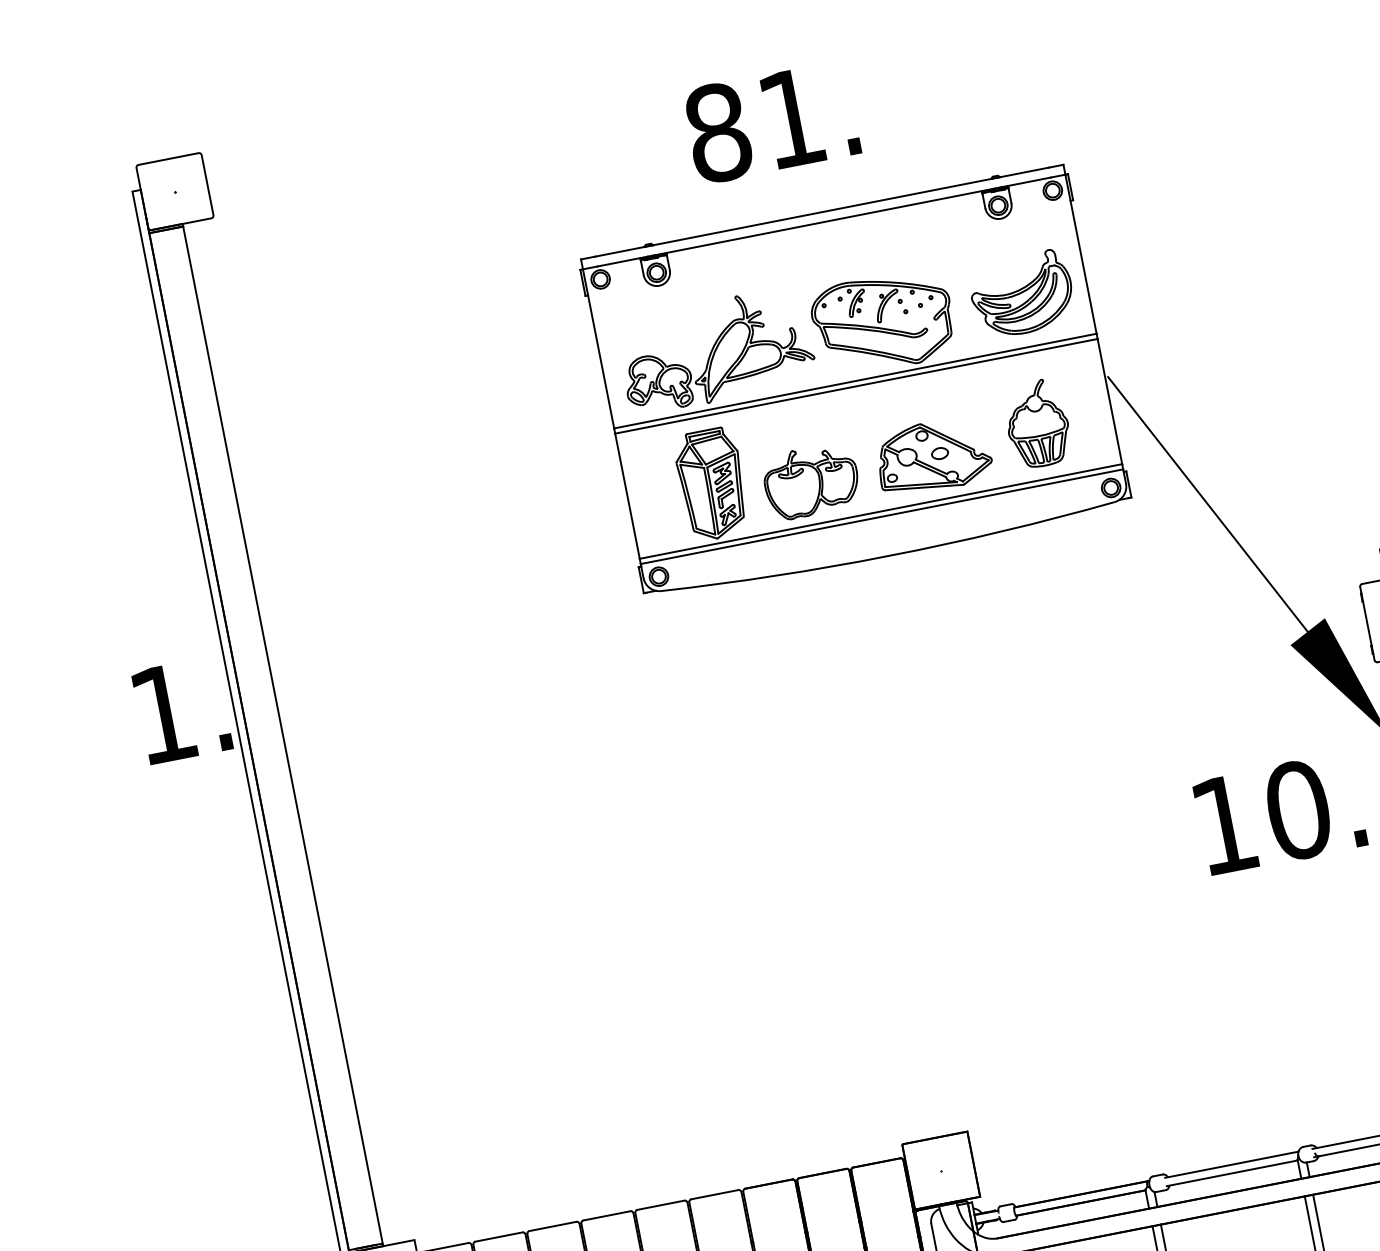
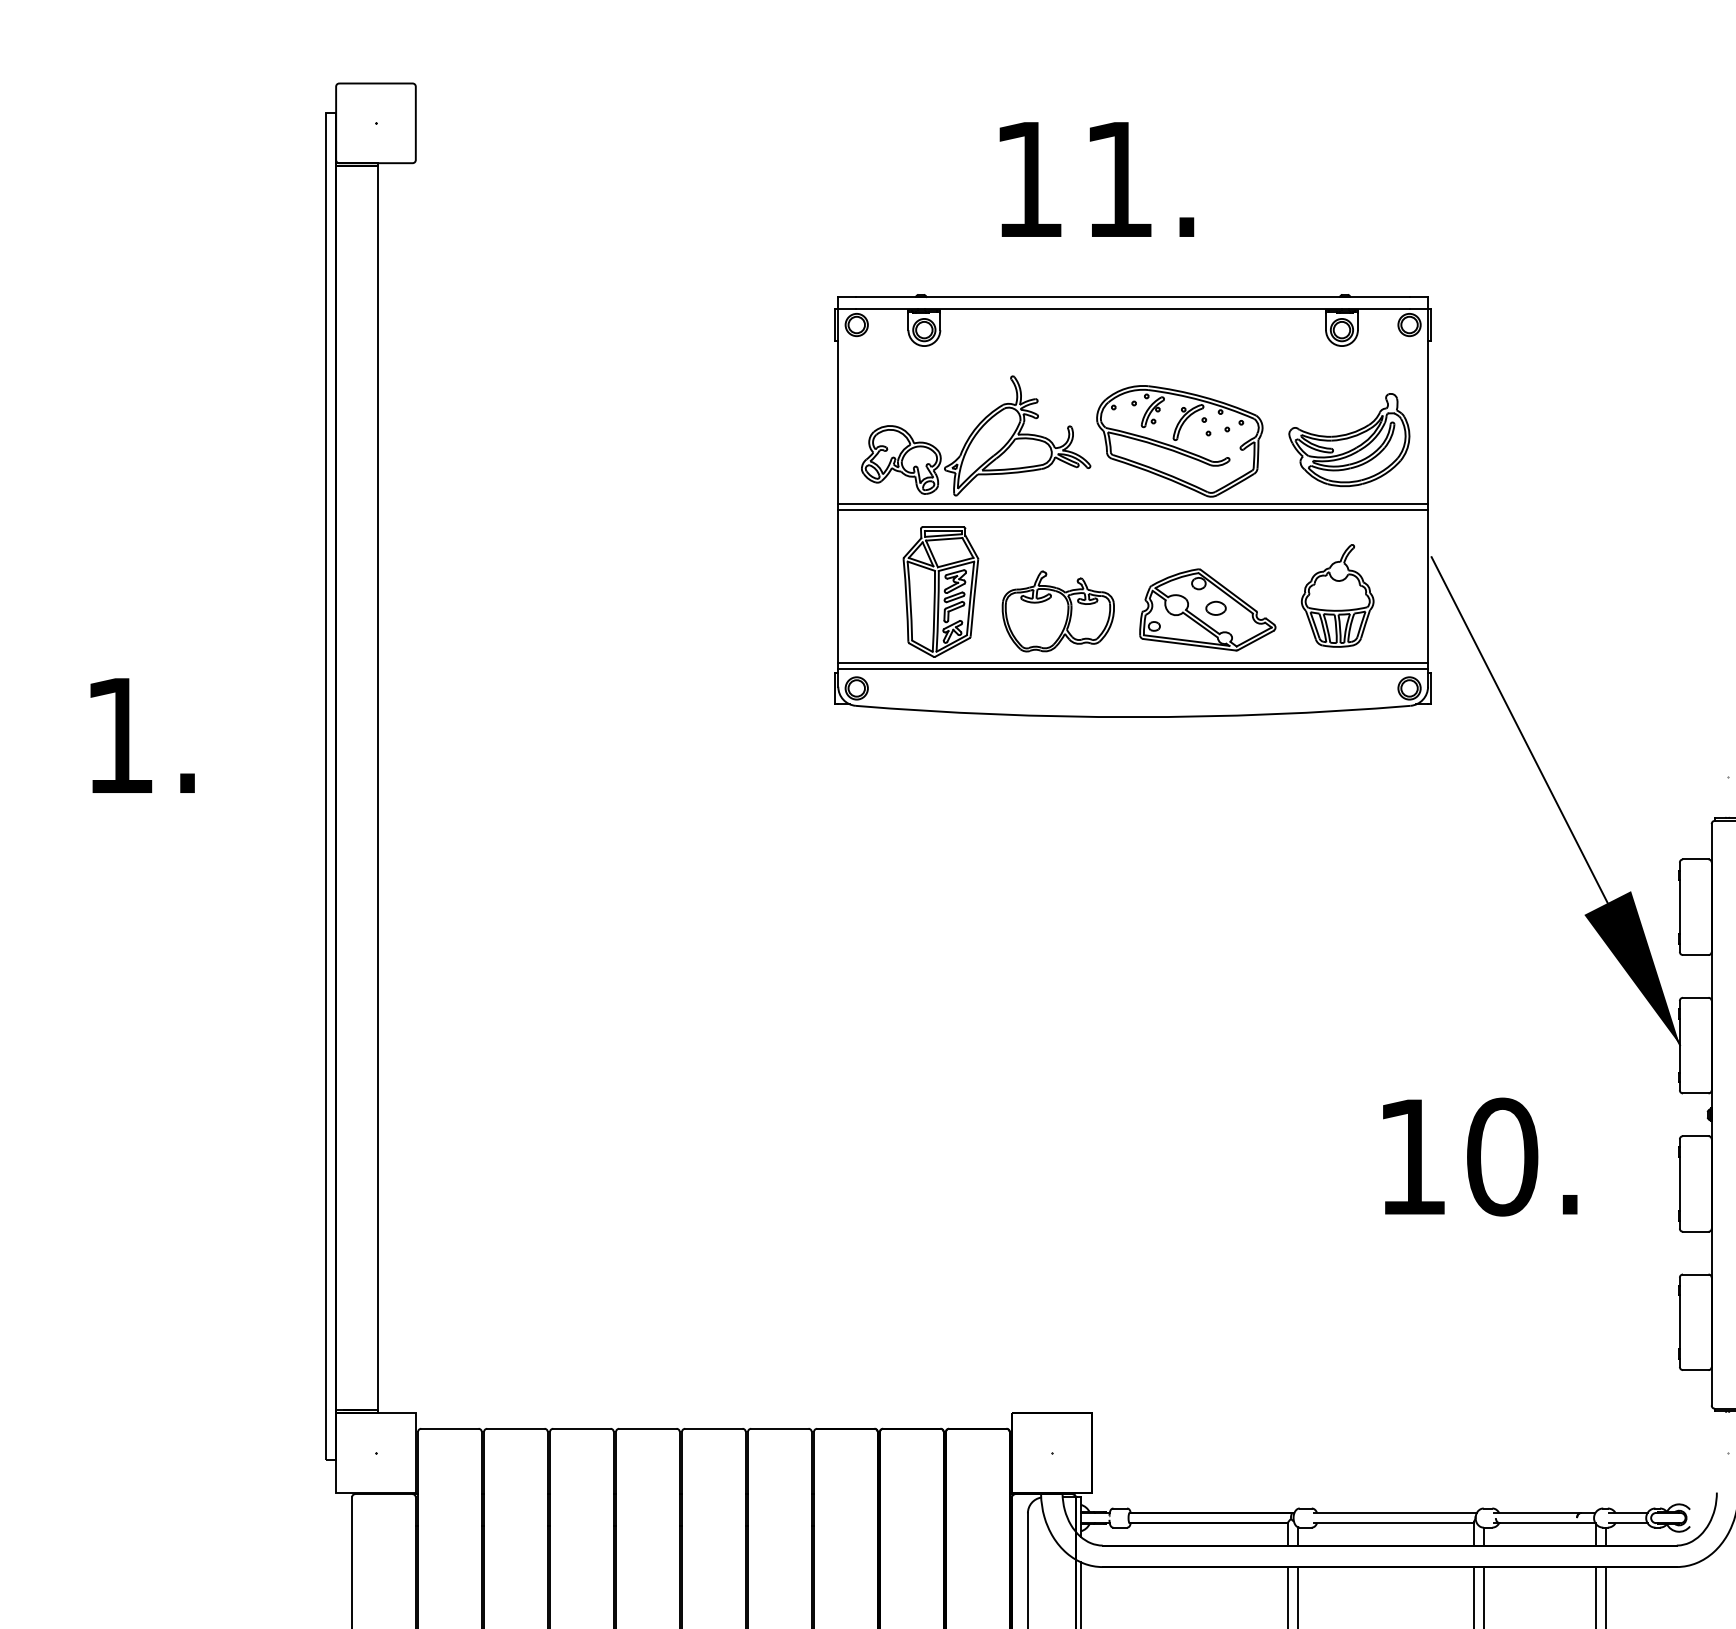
text: (717, 132) -> (1028, 179), 81. -> 11.
text: (182, 710) -> (142, 735), moved
text: (1280, 813) -> (1480, 1156), moved

